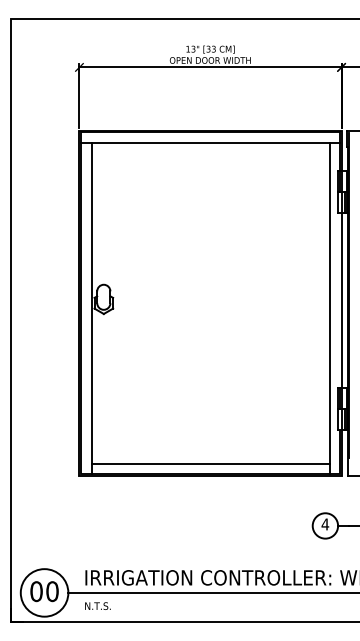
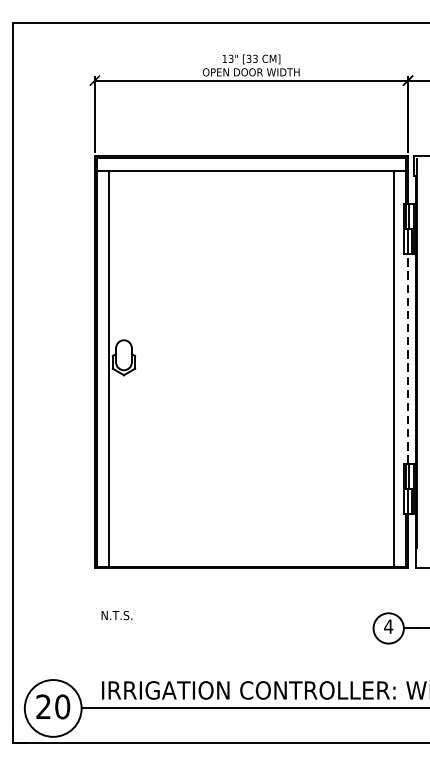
line: (341, 300) -> (407, 359), solid -> dashed
line: (210, 463) -> (251, 553), removed
text: (36, 591) -> (43, 706), 00 -> 20
text: (97, 605) -> (116, 614), moved

